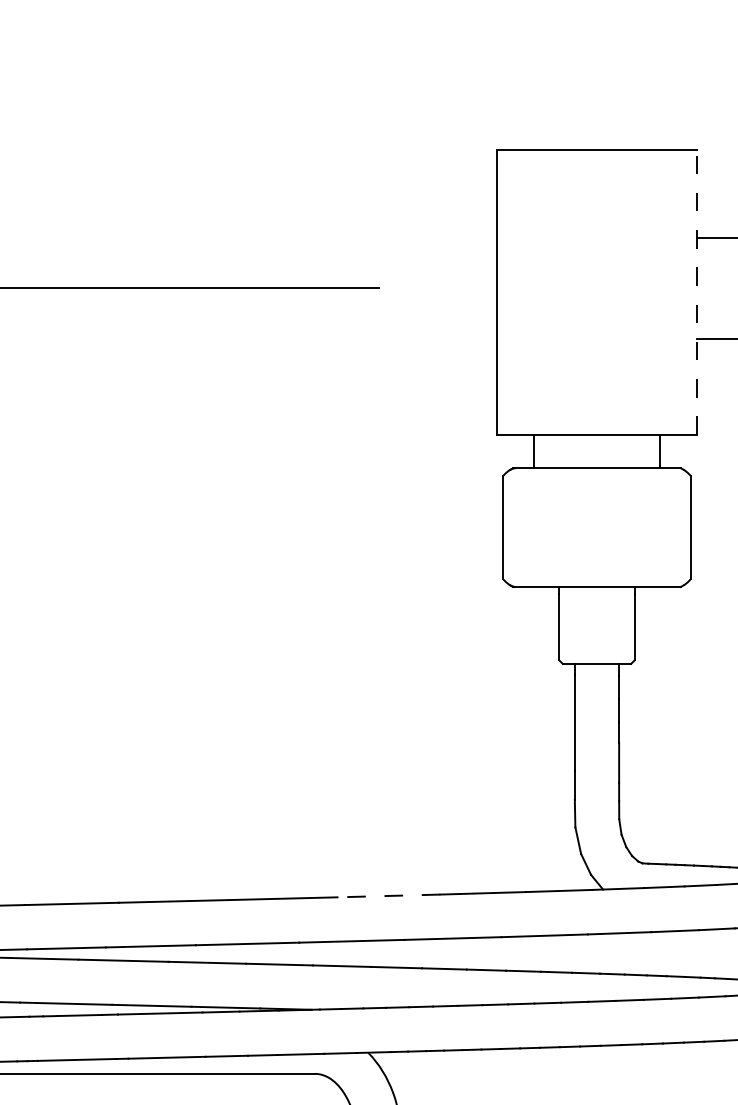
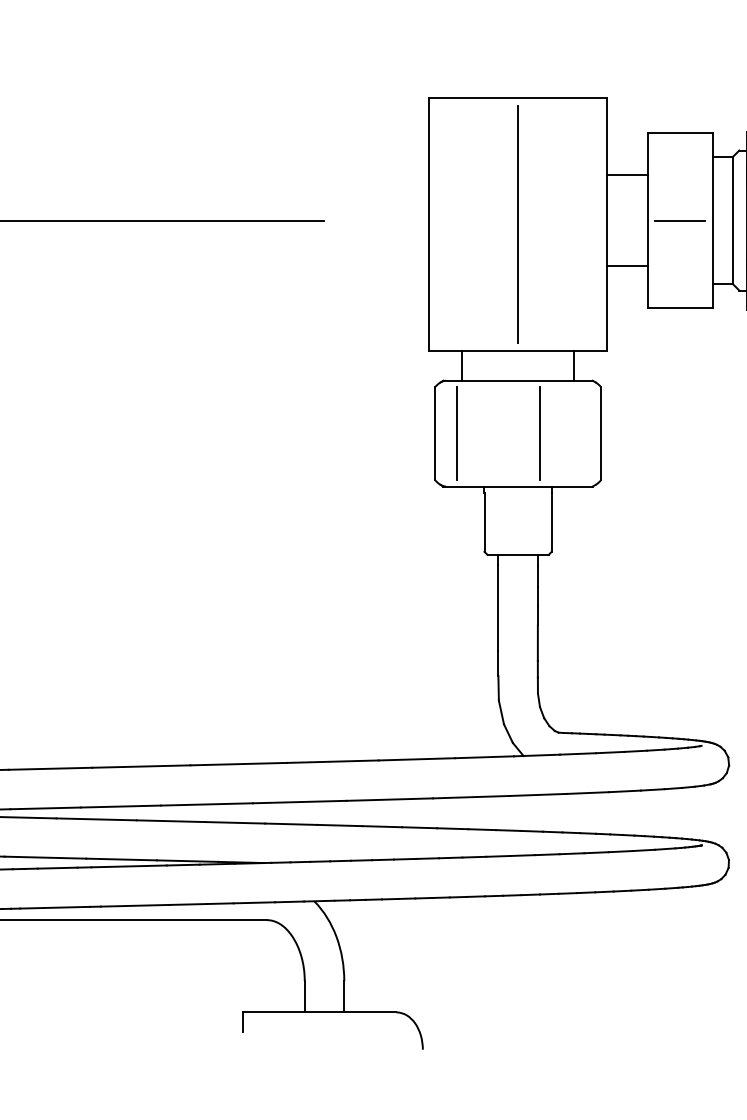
line: (597, 292) -> (518, 224), added
line: (697, 292) -> (607, 224), dashed -> solid
line: (528, 527) -> (457, 433), added
line: (622, 527) -> (540, 433), added
line: (388, 895) -> (332, 761), dashed -> solid

